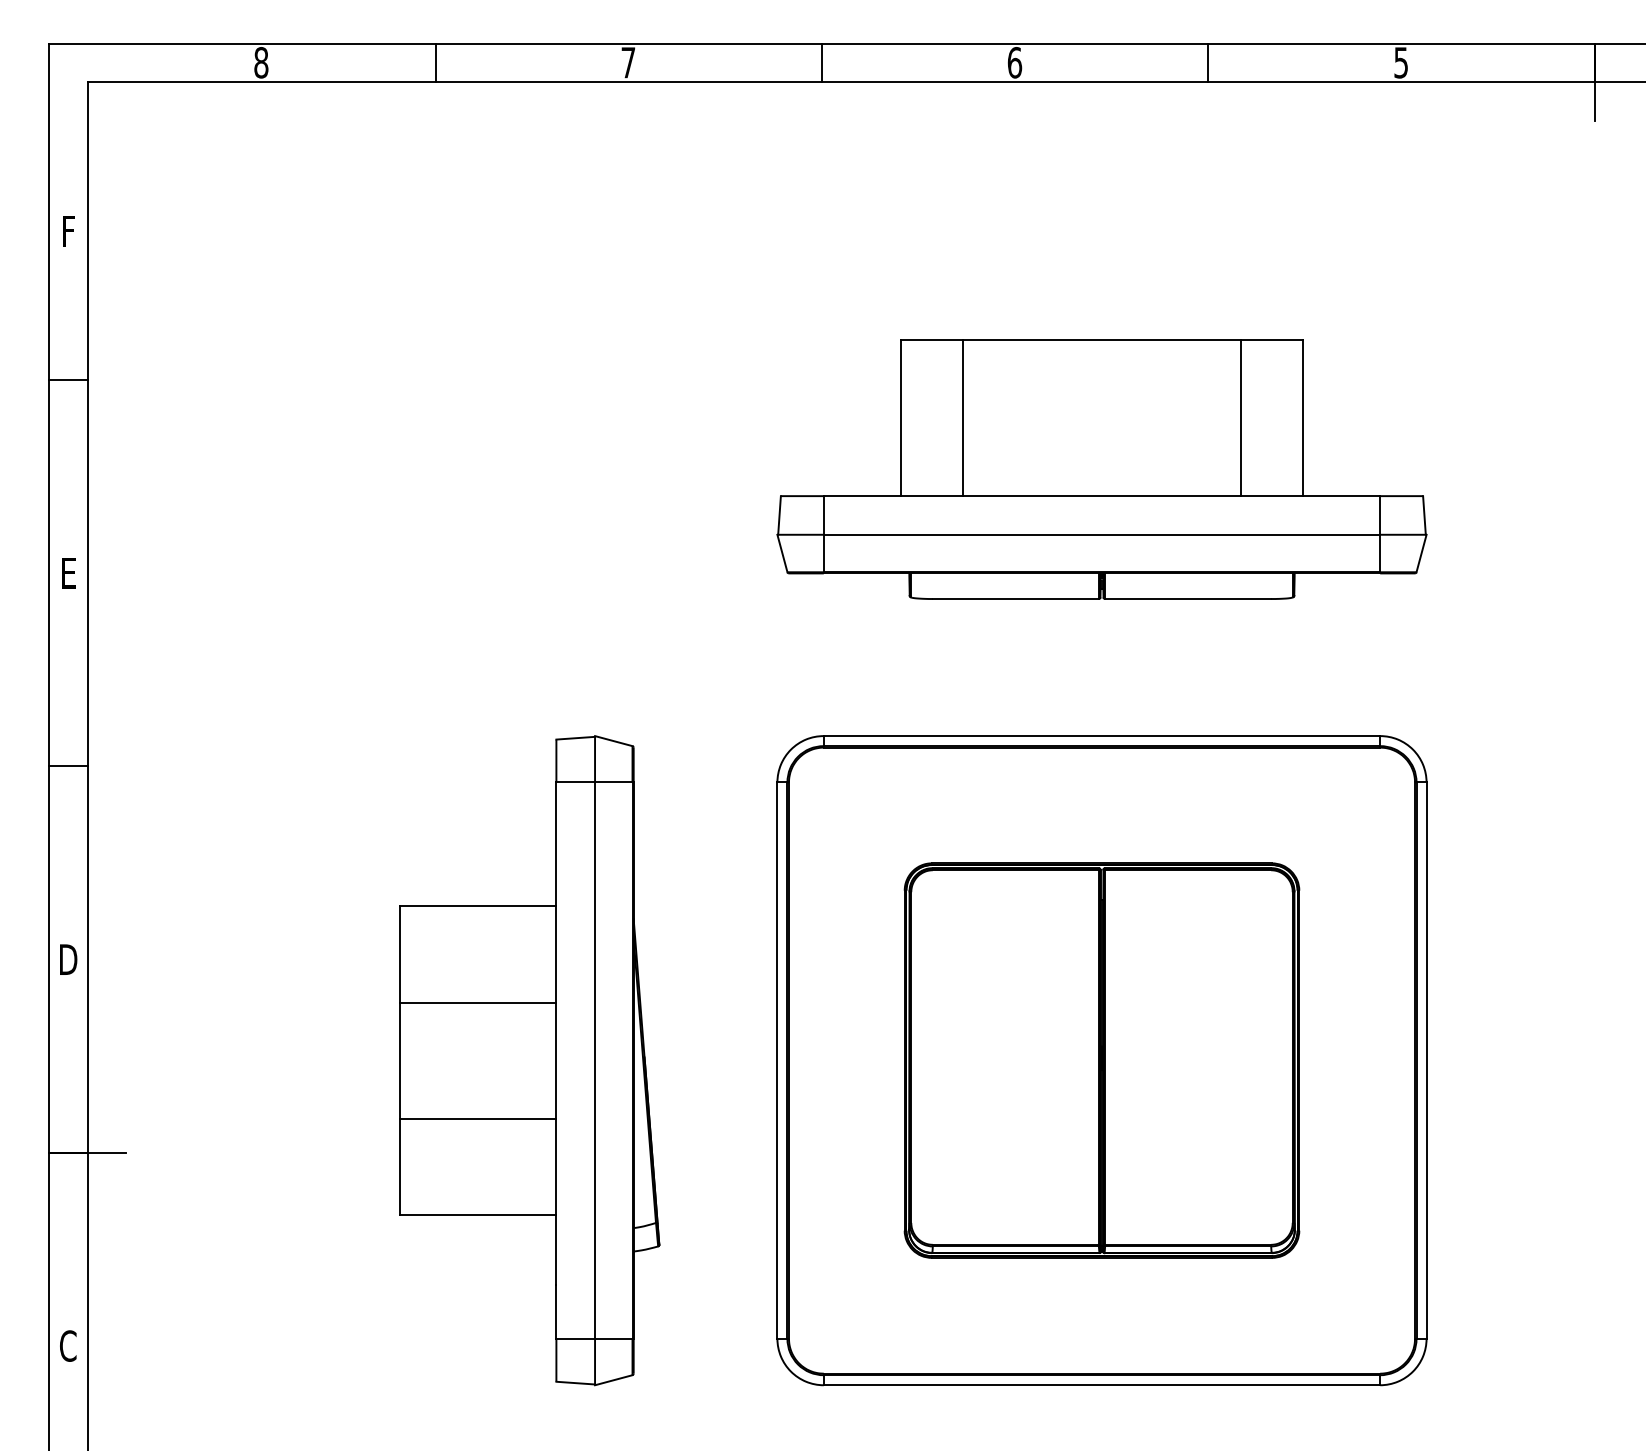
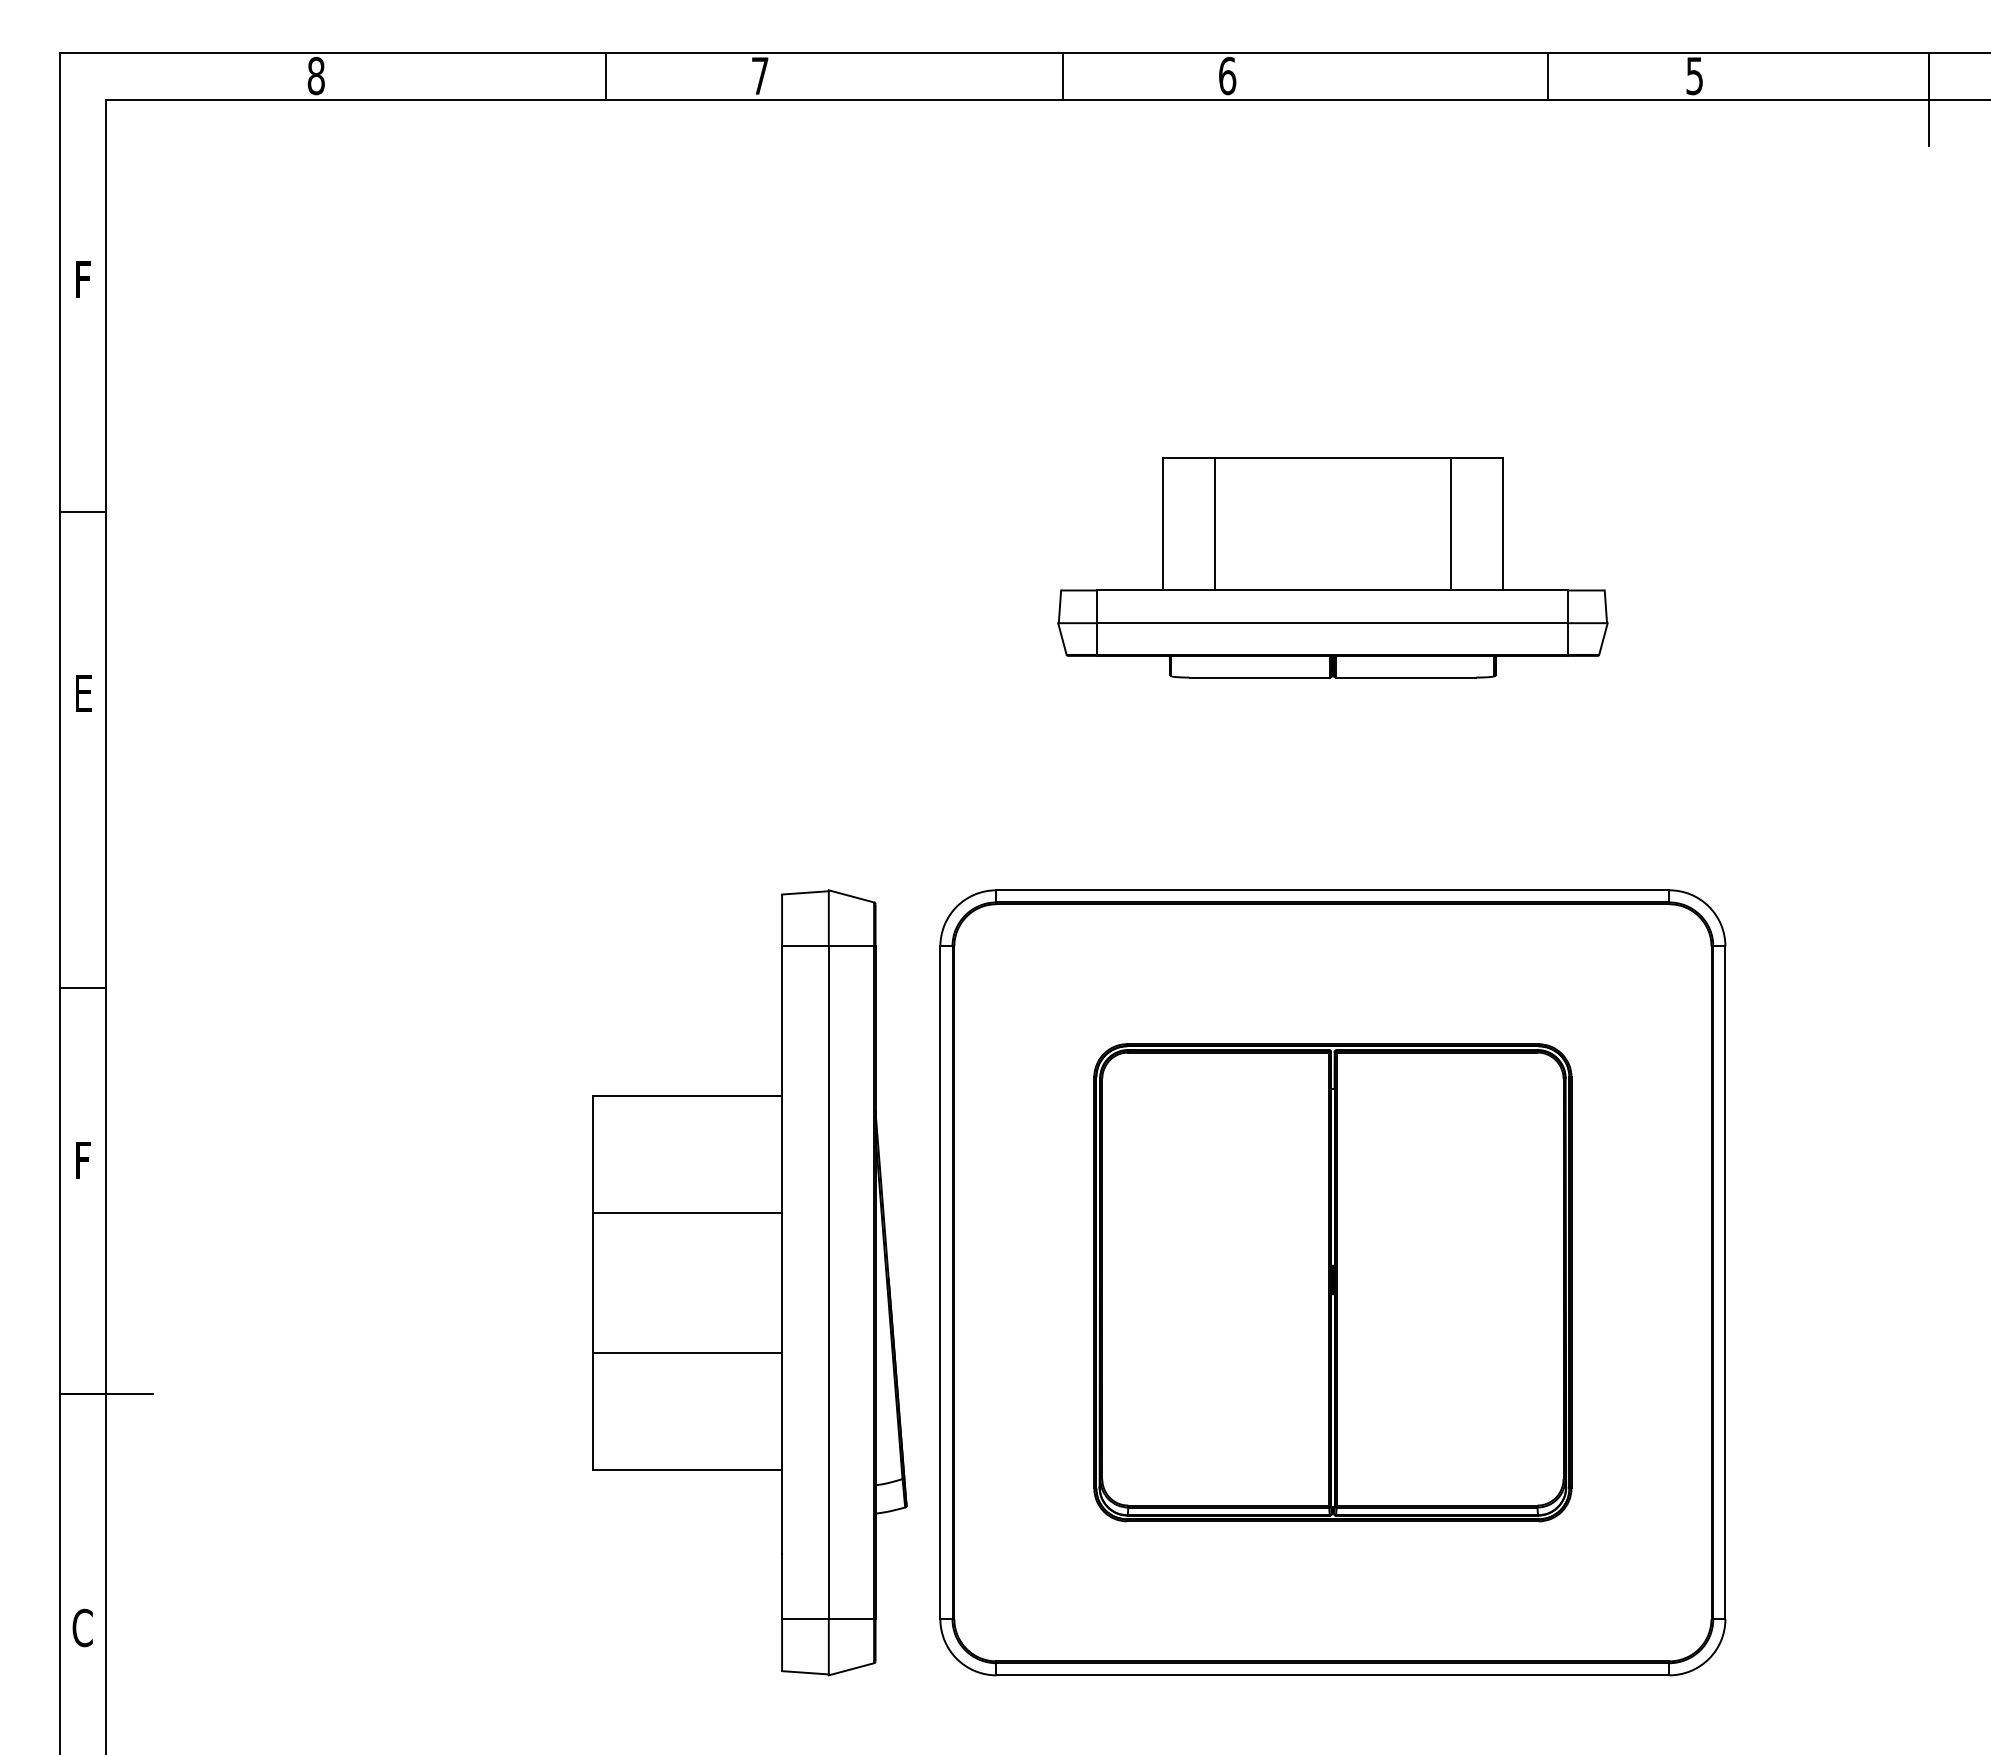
line: (436, 62) -> (606, 75), moved
line: (822, 62) -> (1063, 75), moved
line: (1208, 62) -> (1547, 75), moved
line: (68, 379) -> (82, 512), moved
part: (1101, 469) -> (1332, 567), size x0.7
line: (68, 766) -> (82, 987), moved
text: (68, 959) -> (82, 1160), D -> F
part: (529, 1060) -> (749, 1282), moved

